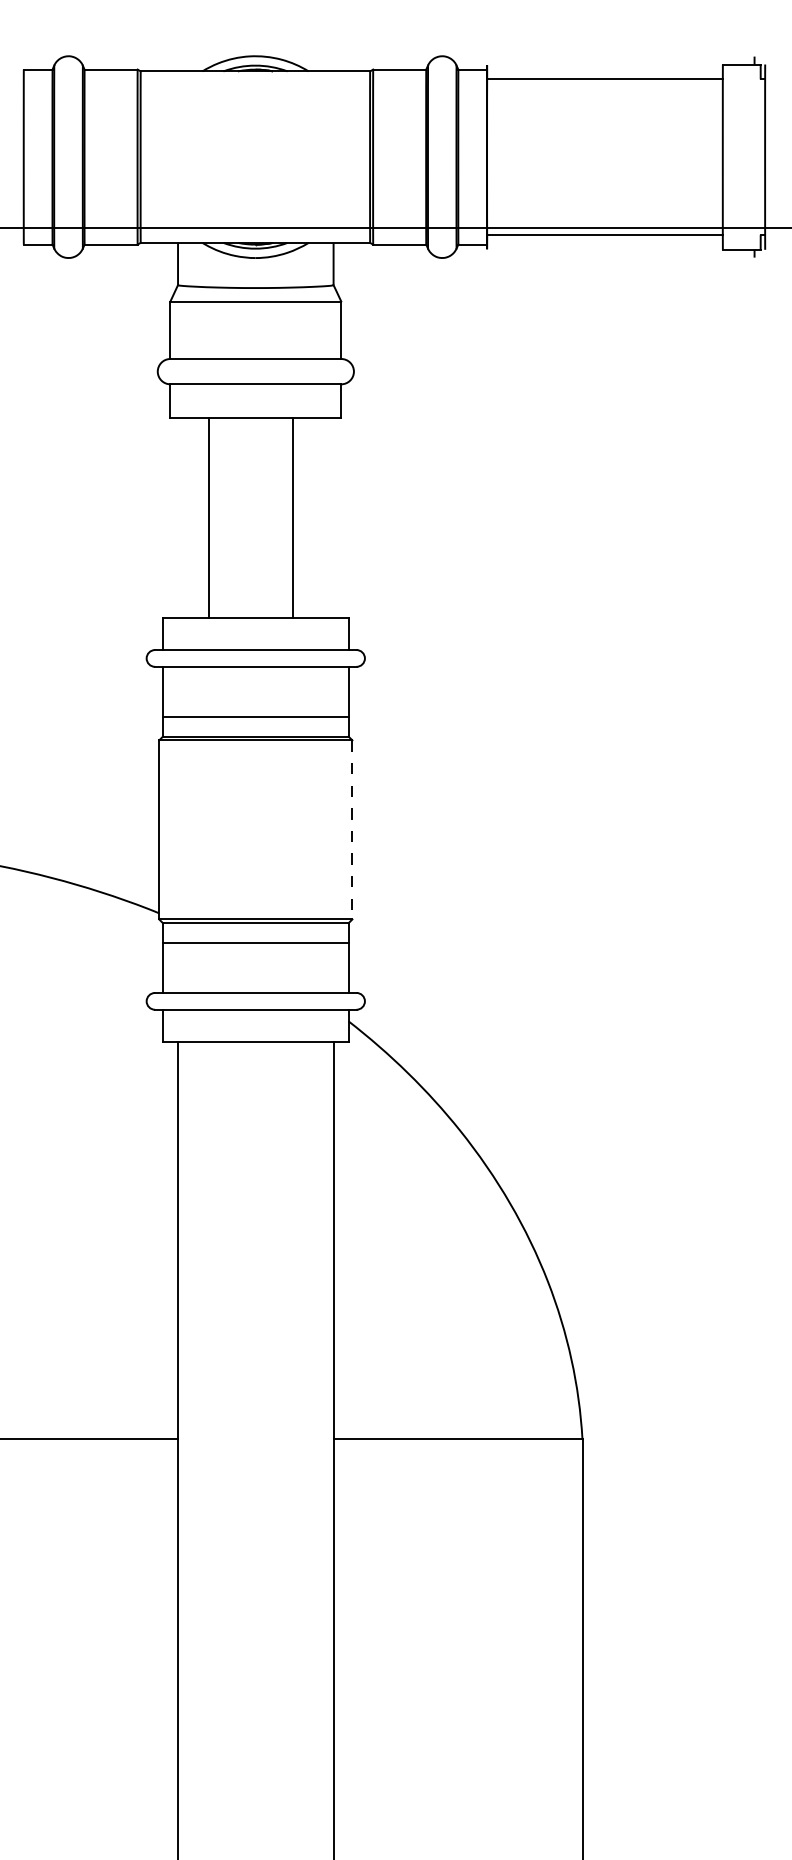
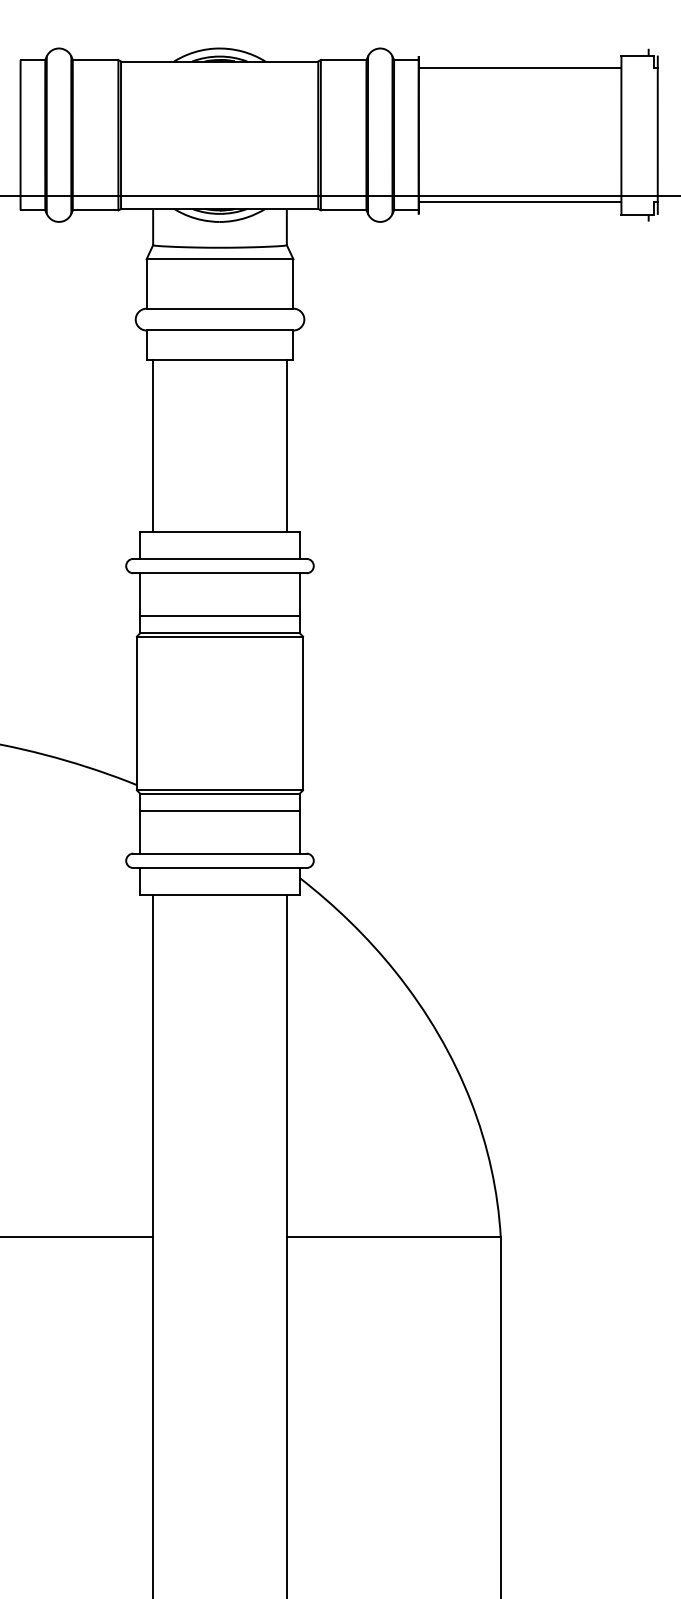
line: (209, 518) -> (153, 445), moved
line: (292, 518) -> (286, 445), moved
line: (352, 829) -> (303, 713), dashed -> solid

